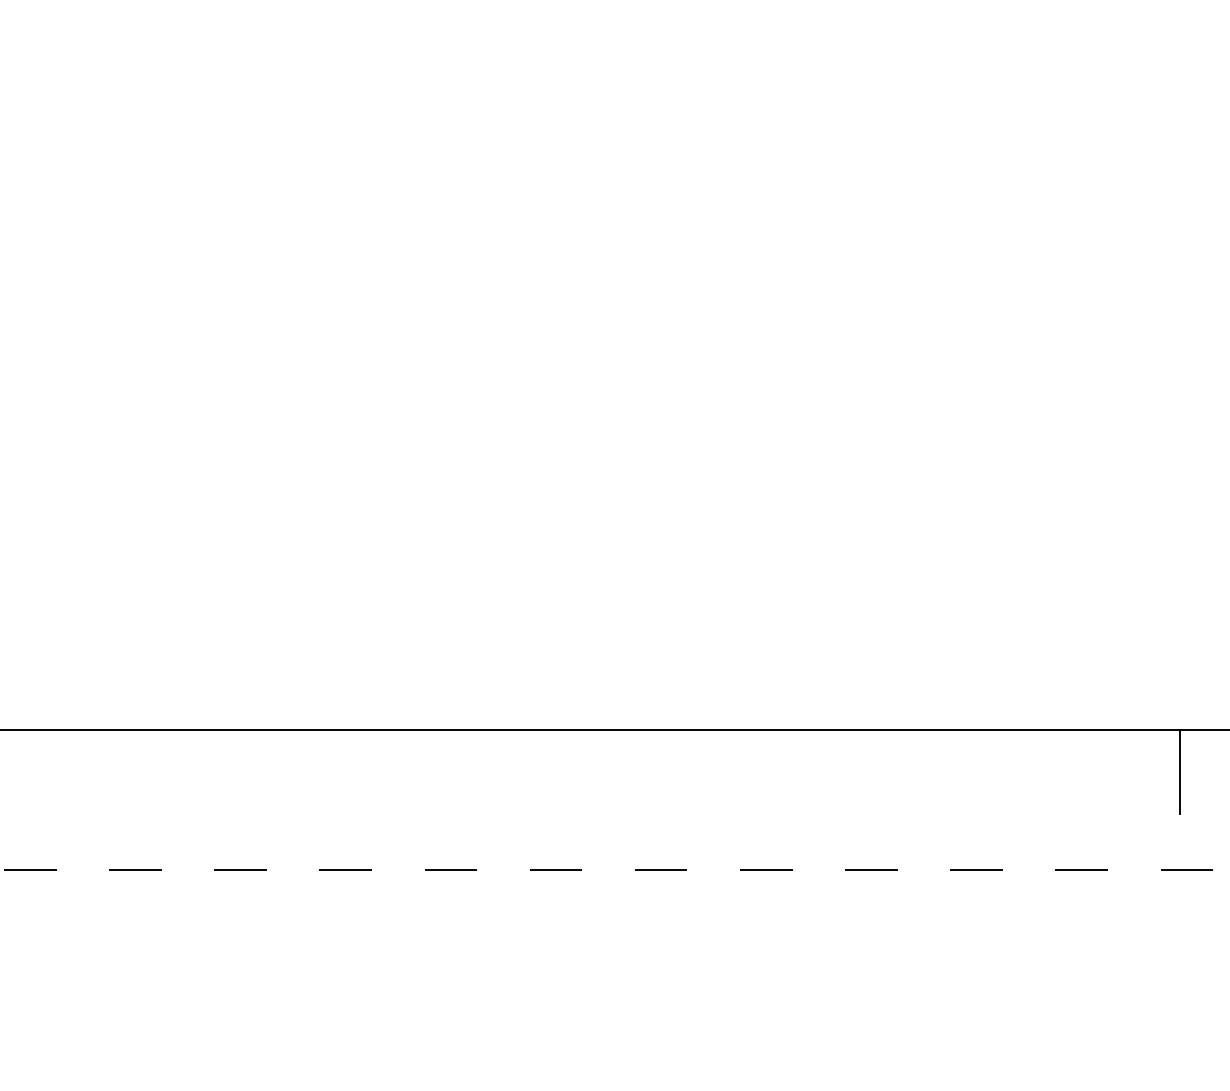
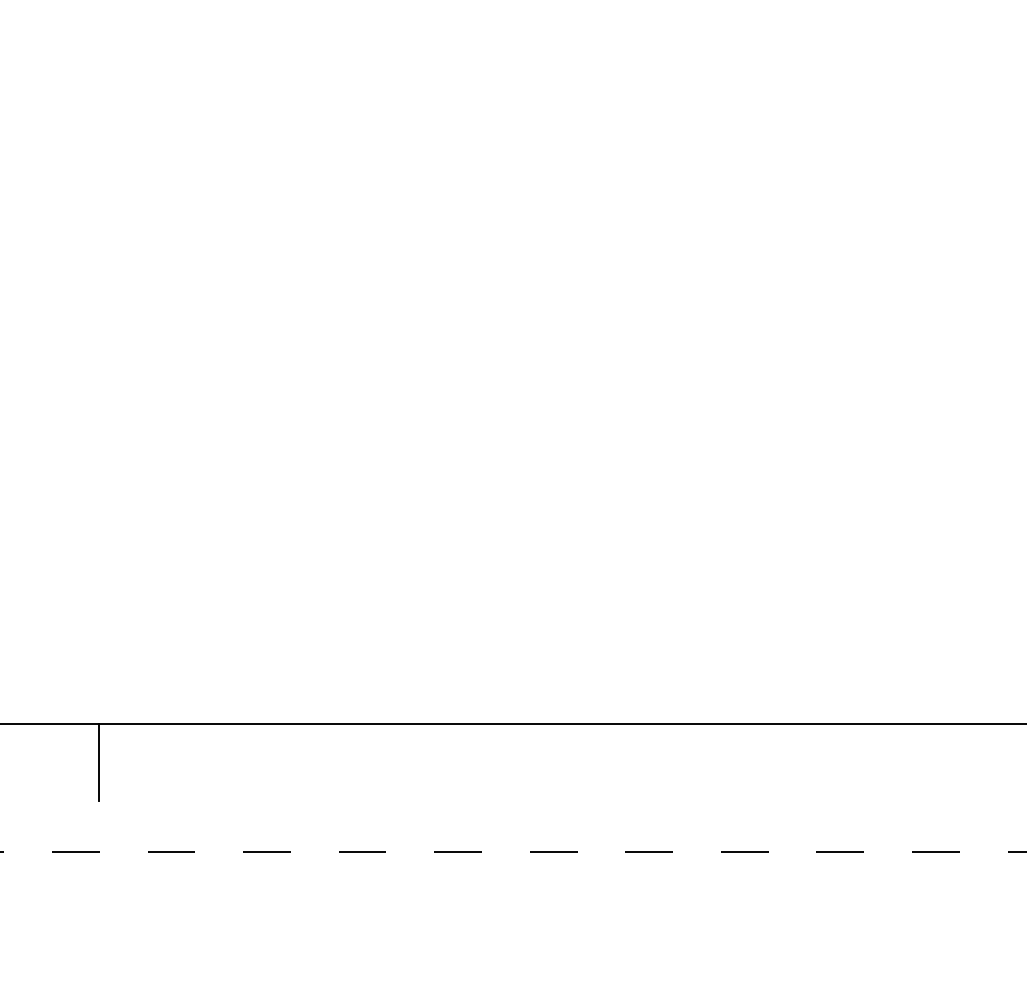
line: (55, 771) -> (98, 762), added

